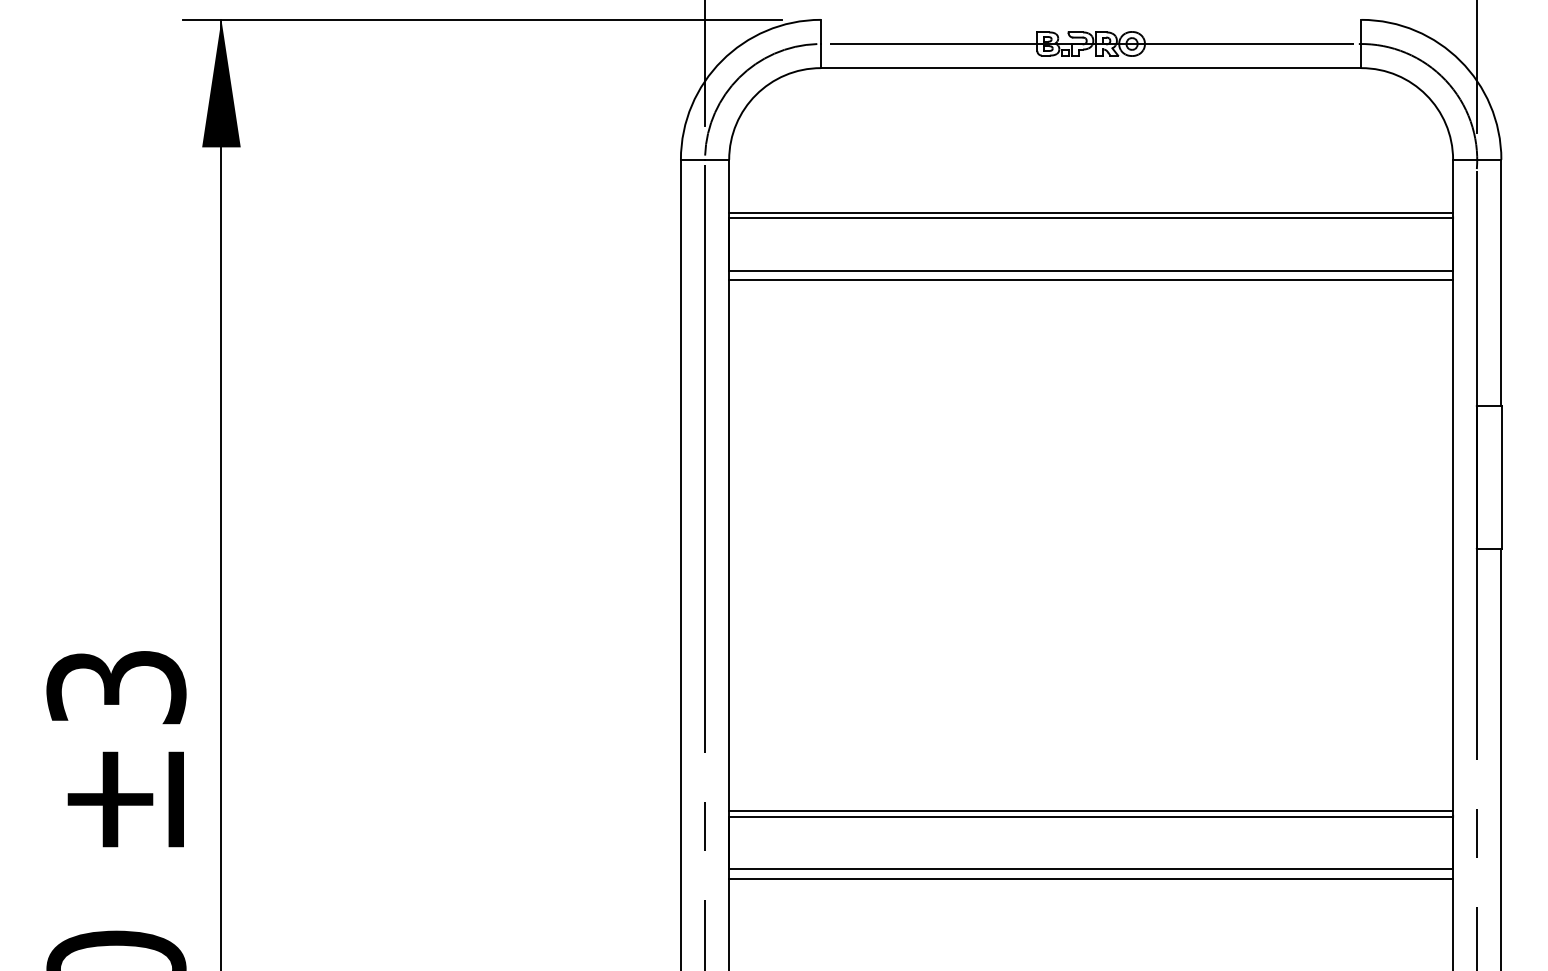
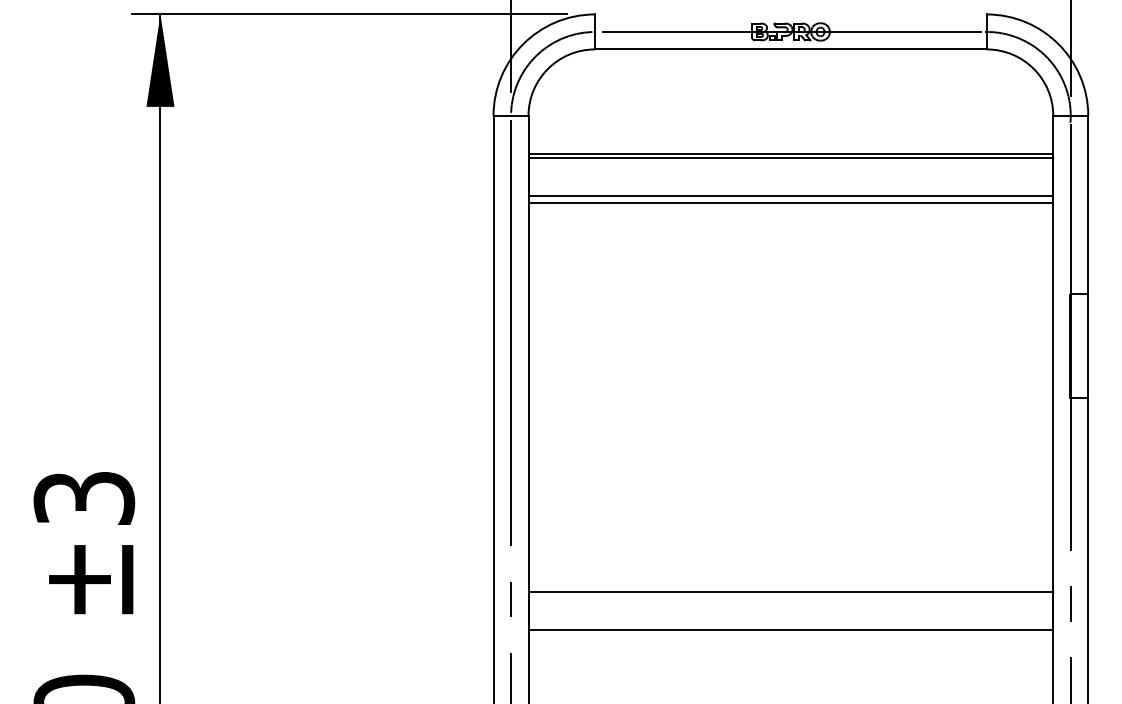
line: (1091, 811) -> (791, 588), removed
line: (1091, 878) -> (791, 636), removed

